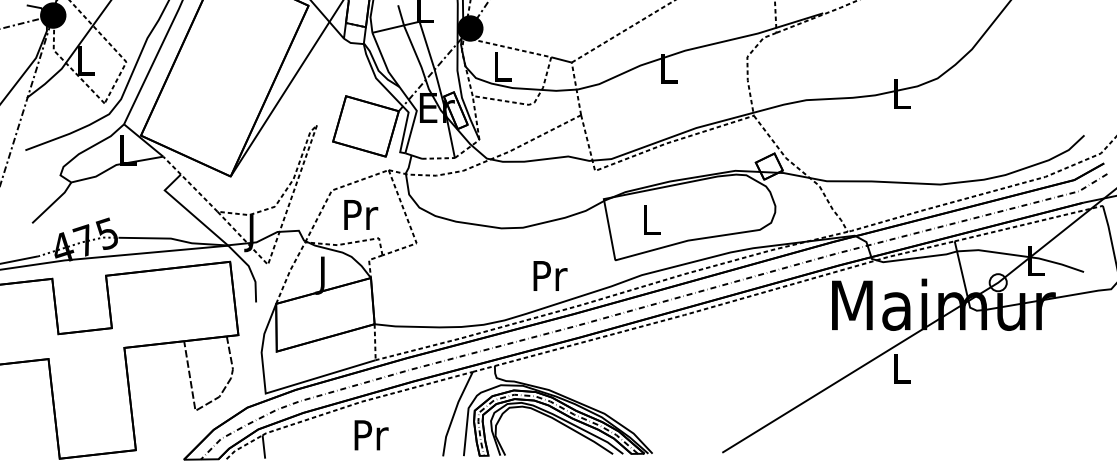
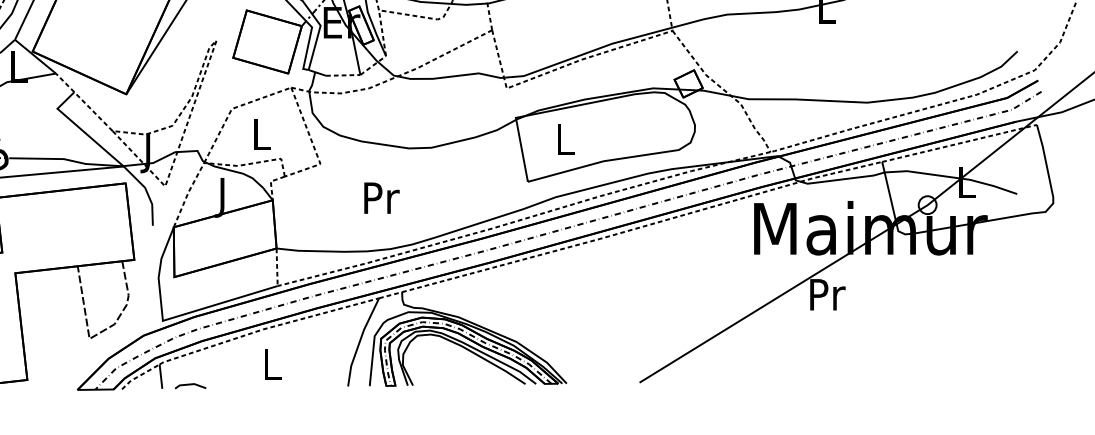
text: (361, 214) -> (262, 133), Pr -> L
text: (550, 275) -> (381, 197), moved
text: (902, 368) -> (827, 294), L -> Pr
text: (371, 435) -> (273, 364), Pr -> L
line: (292, 455) -> (190, 385), added

